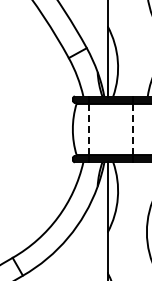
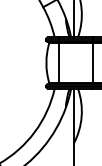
line: (89, 129) -> (59, 63), dashed -> solid
line: (132, 129) -> (93, 63), dashed -> solid

